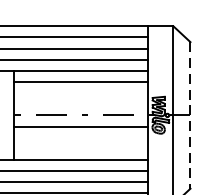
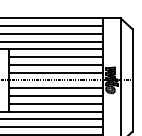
line: (79, 92) -> (55, 64), added
line: (79, 103) -> (55, 72), added
line: (190, 115) -> (132, 80), dashed -> solid
line: (79, 138) -> (55, 96), added
line: (79, 148) -> (55, 103), added

